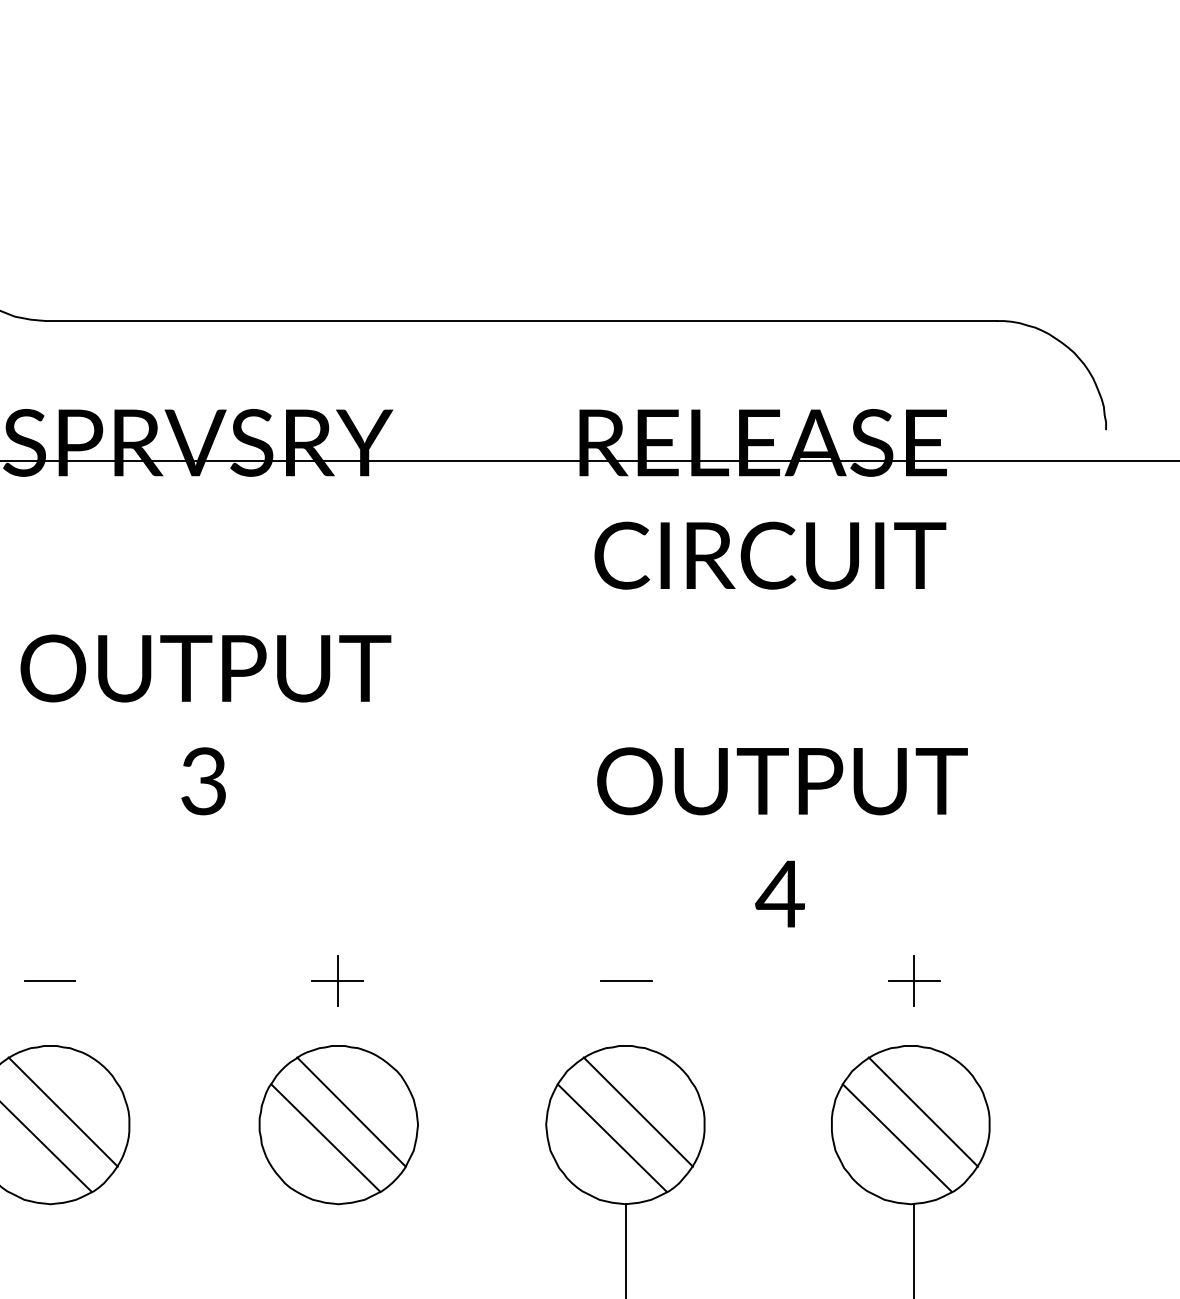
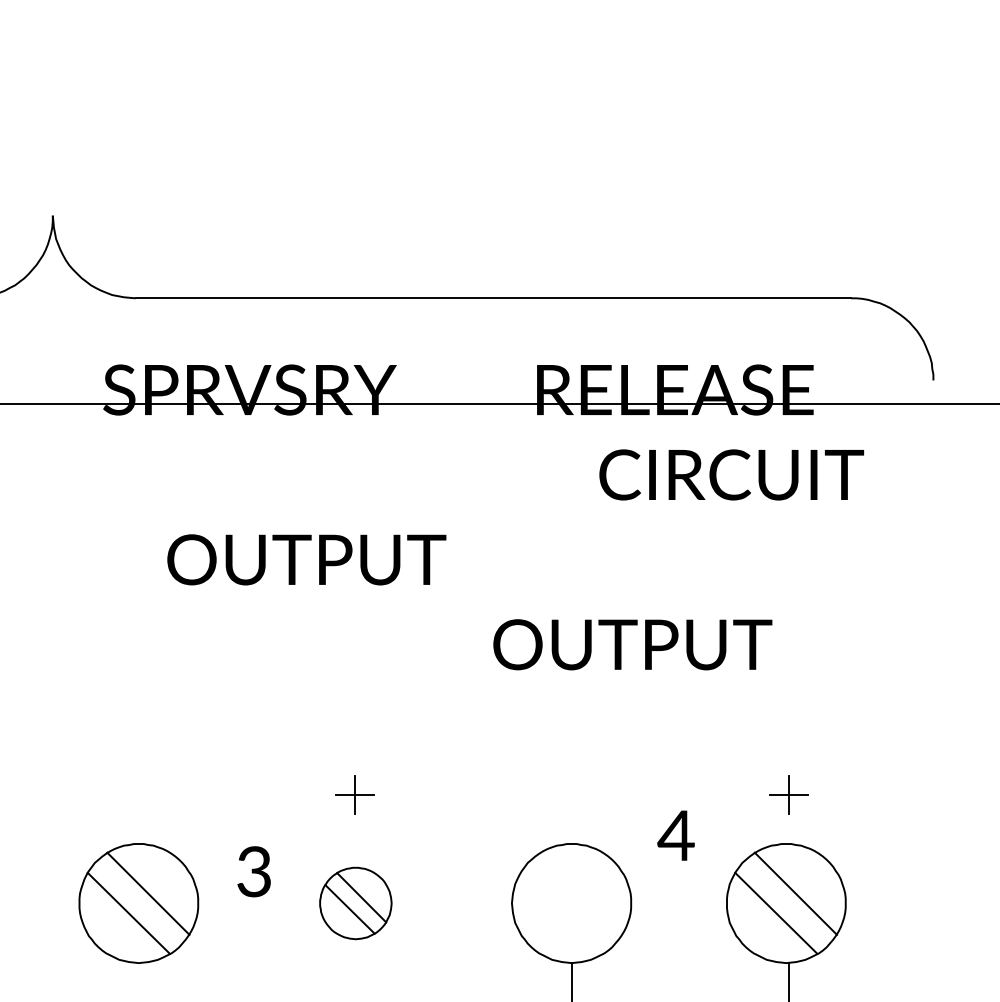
text: (770, 555) -> (731, 474), moved
text: (205, 668) -> (306, 559), moved
text: (202, 780) -> (253, 871), moved
text: (782, 780) -> (632, 644), moved
text: (779, 893) -> (675, 835), moved
line: (50, 981) -> (138, 795), removed
line: (626, 981) -> (572, 795), removed
line: (638, 1111) -> (581, 893), removed
part: (338, 1125) -> (355, 903), size x0.6
line: (612, 1136) -> (561, 912), removed

